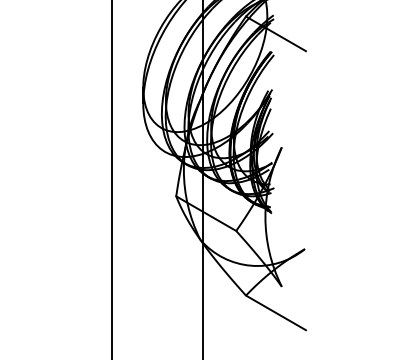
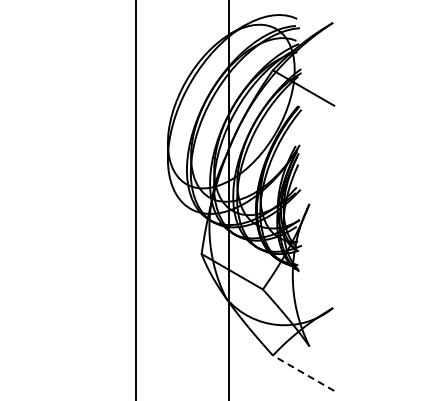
line: (275, 312) -> (303, 372), solid -> dashed

